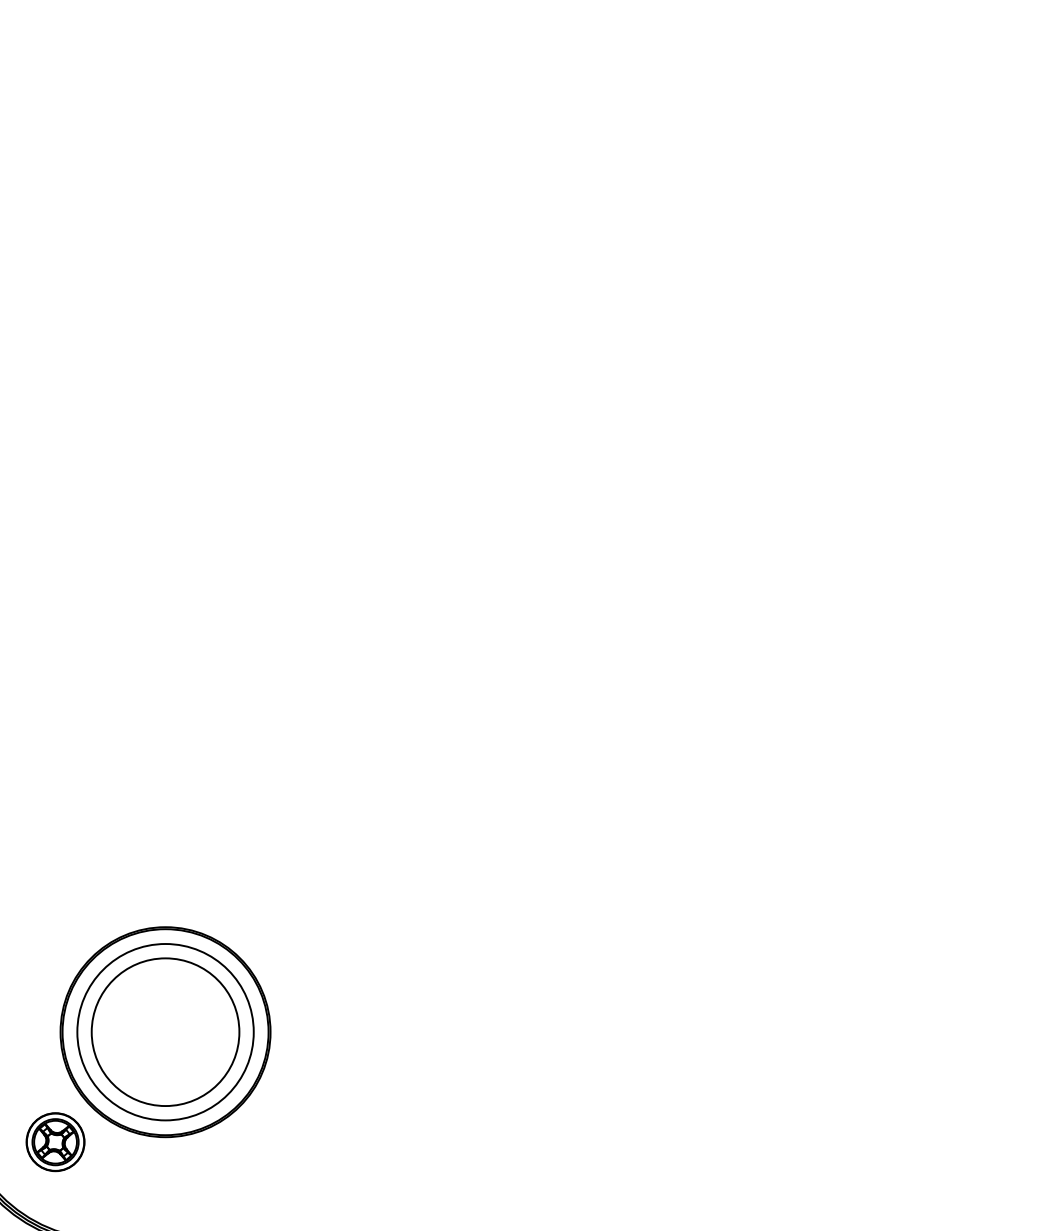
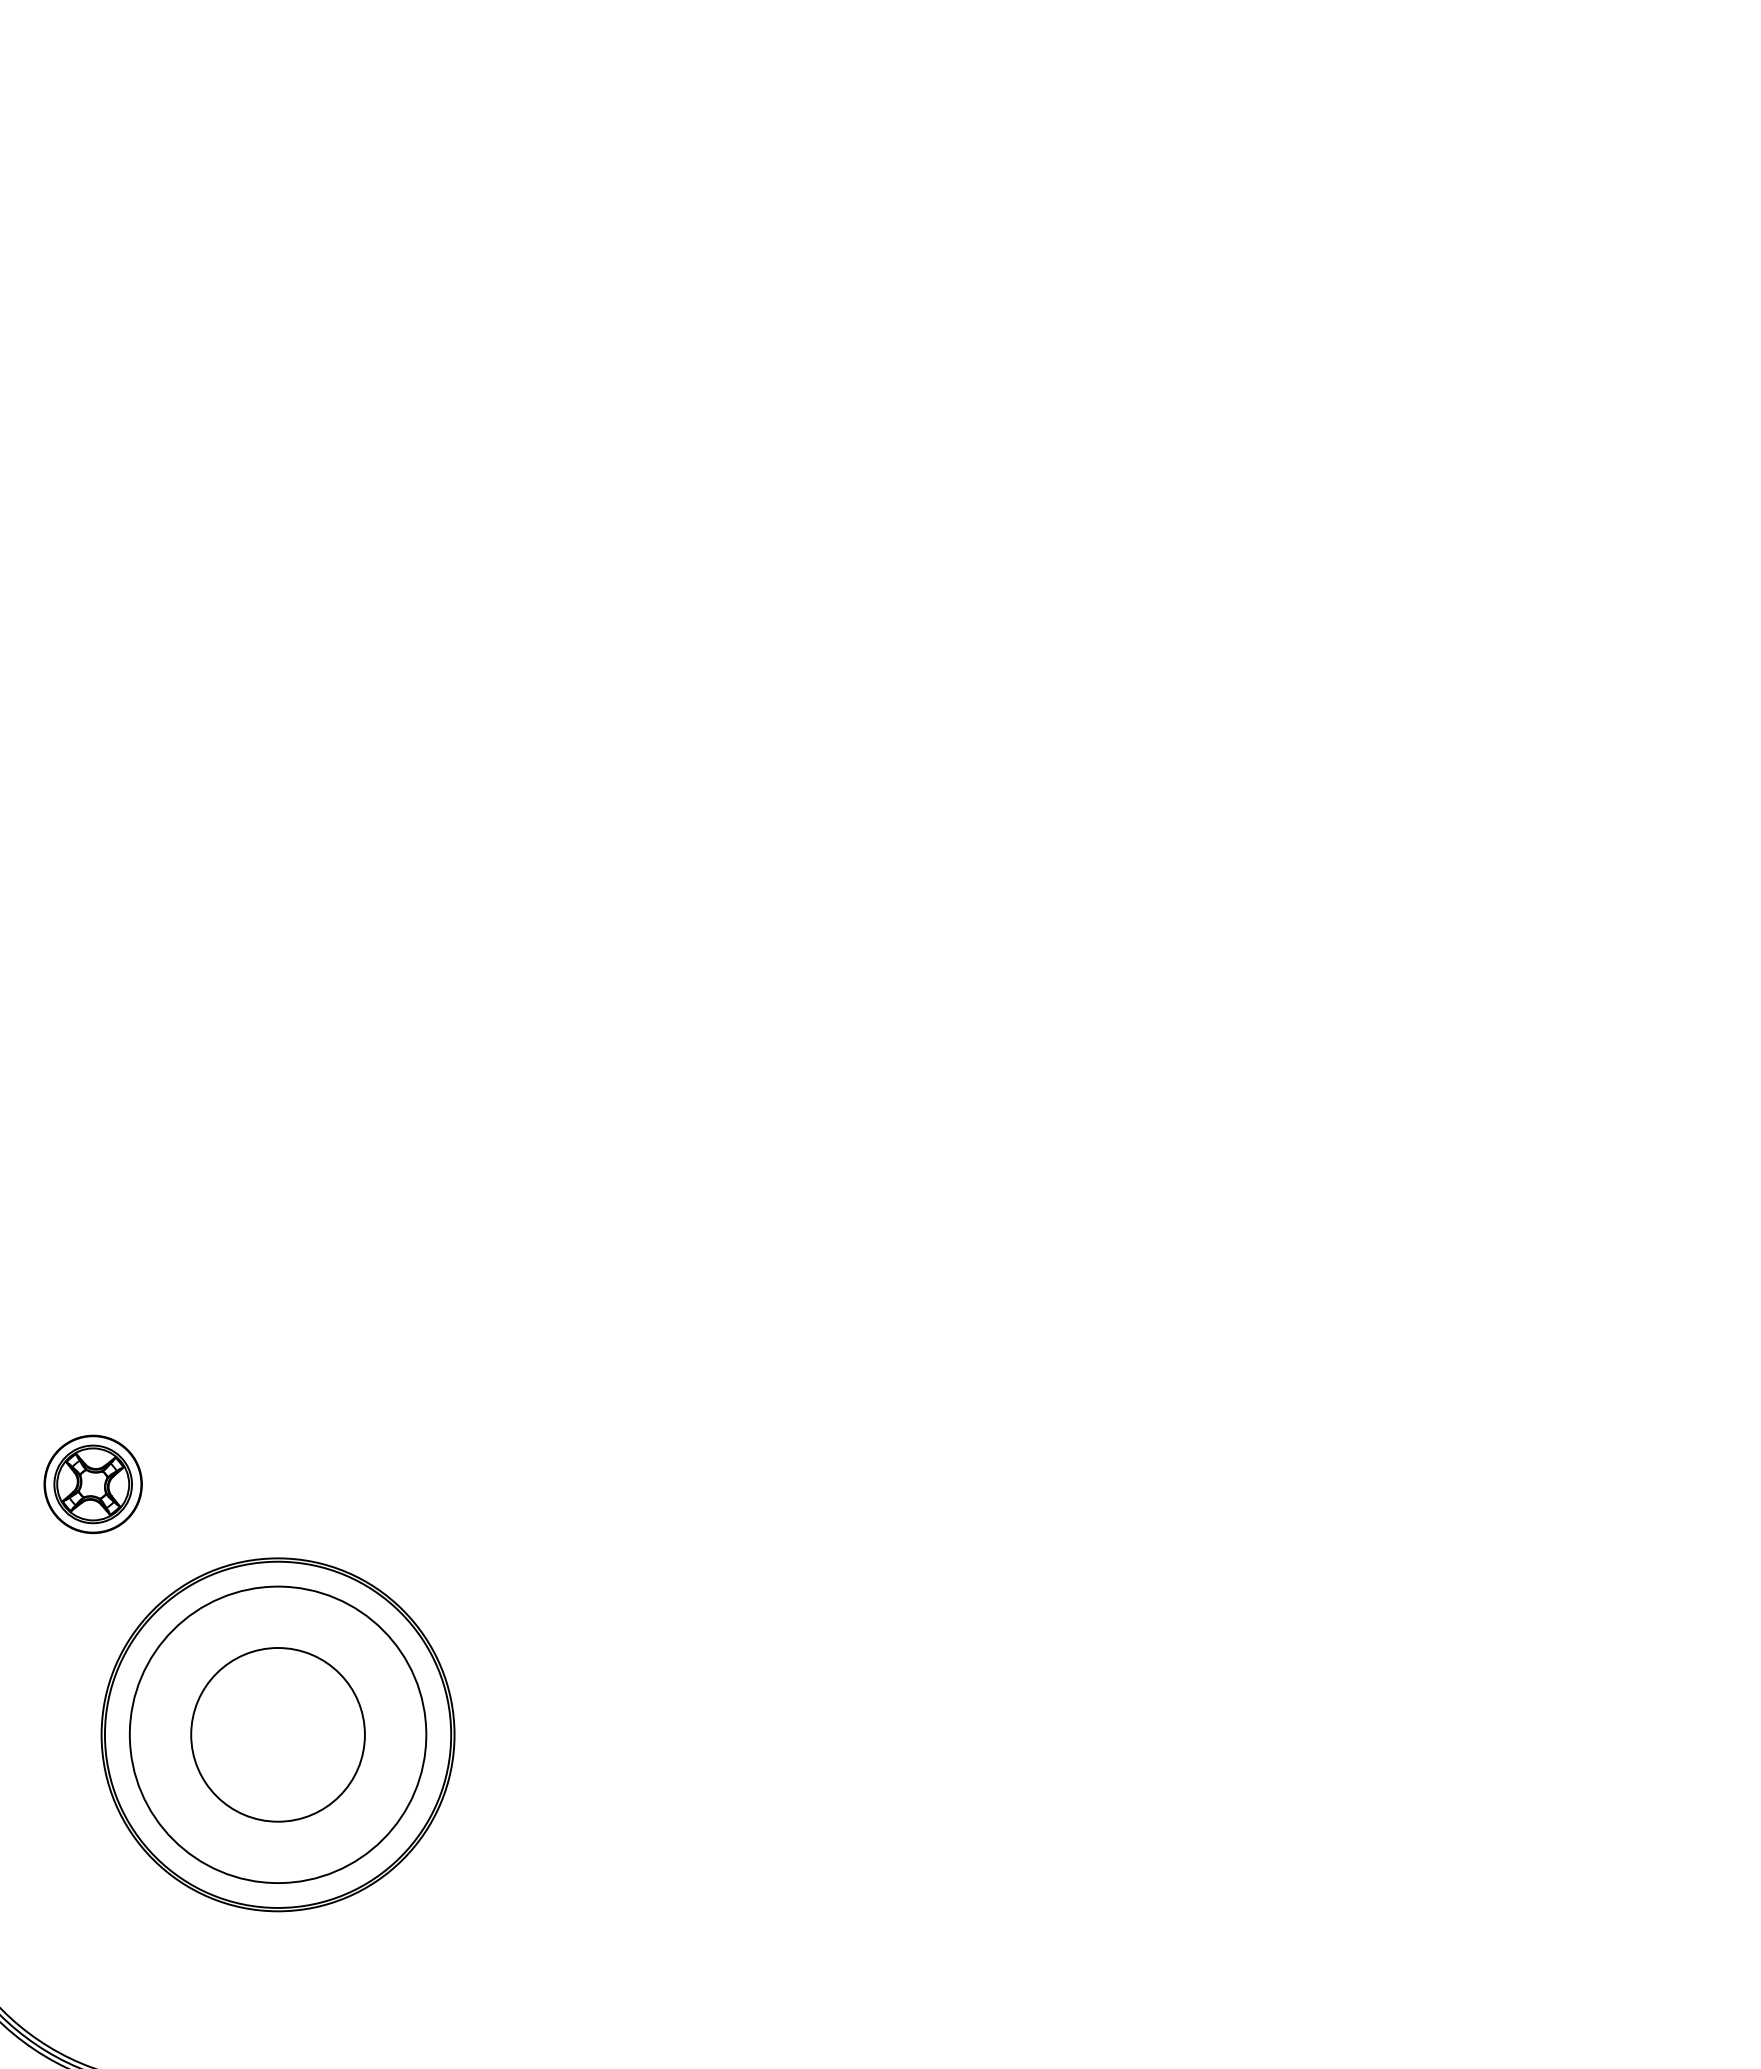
circle: (165, 1032) -> (277, 1735), size x0.7
part: (55, 1142) -> (93, 1484), moved

